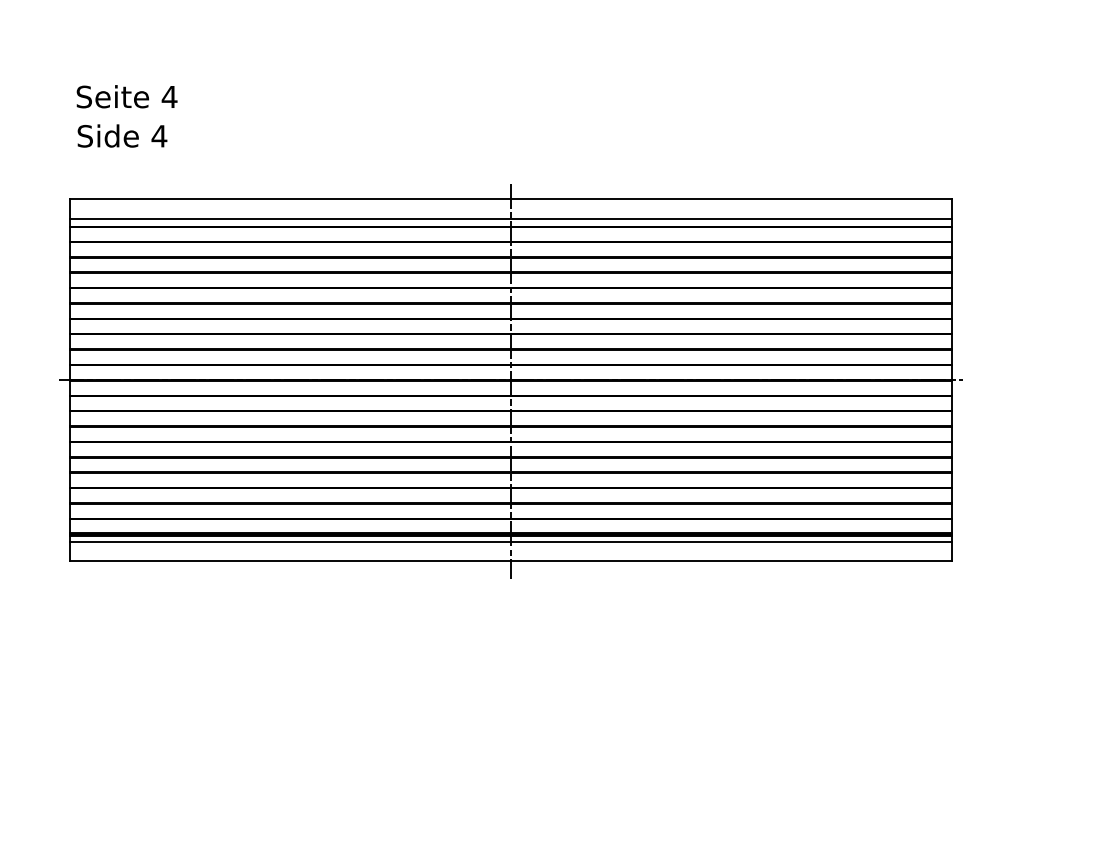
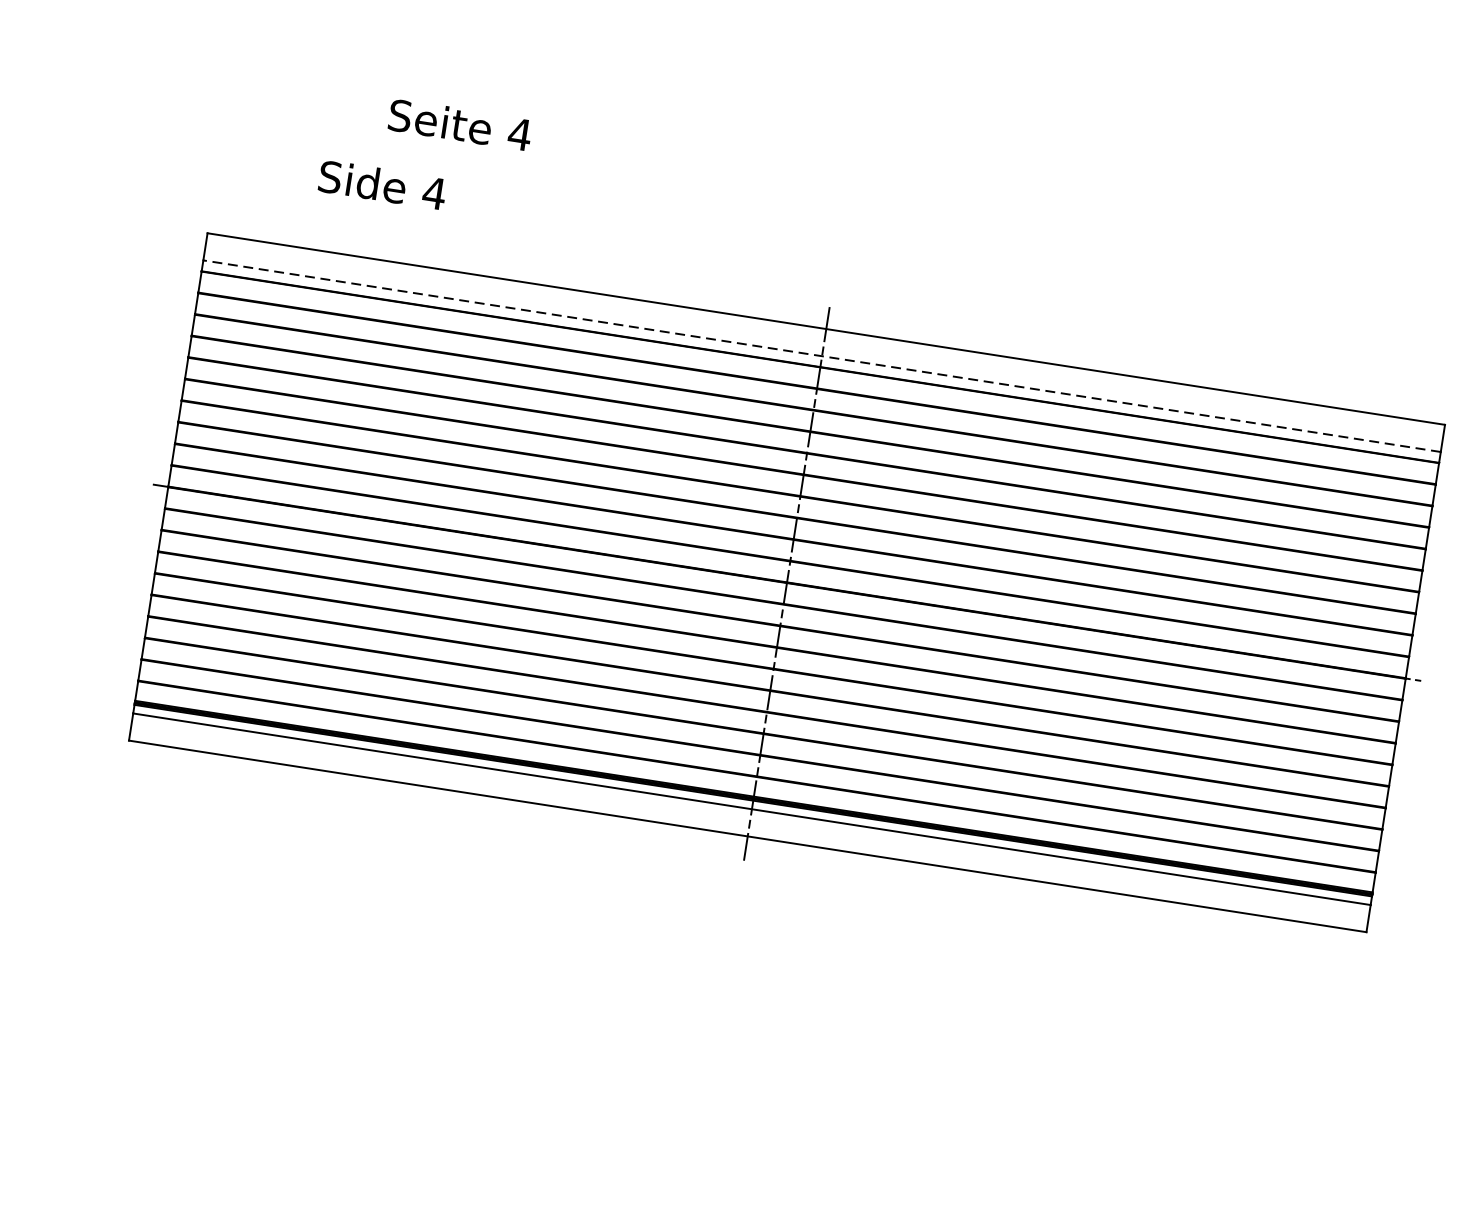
text: (126, 96) -> (459, 124), moved
text: (122, 135) -> (382, 184), moved
line: (510, 218) -> (821, 355), solid -> dashed

